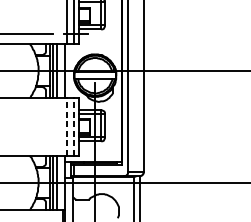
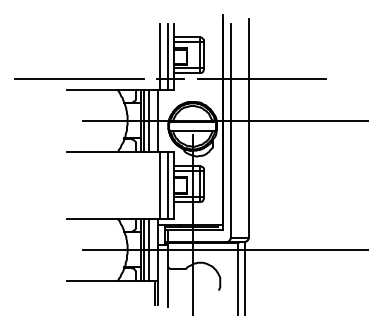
line: (154, 34) -> (261, 78), added
line: (66, 126) -> (159, 184), dashed -> solid
line: (74, 126) -> (168, 184), dashed -> solid

